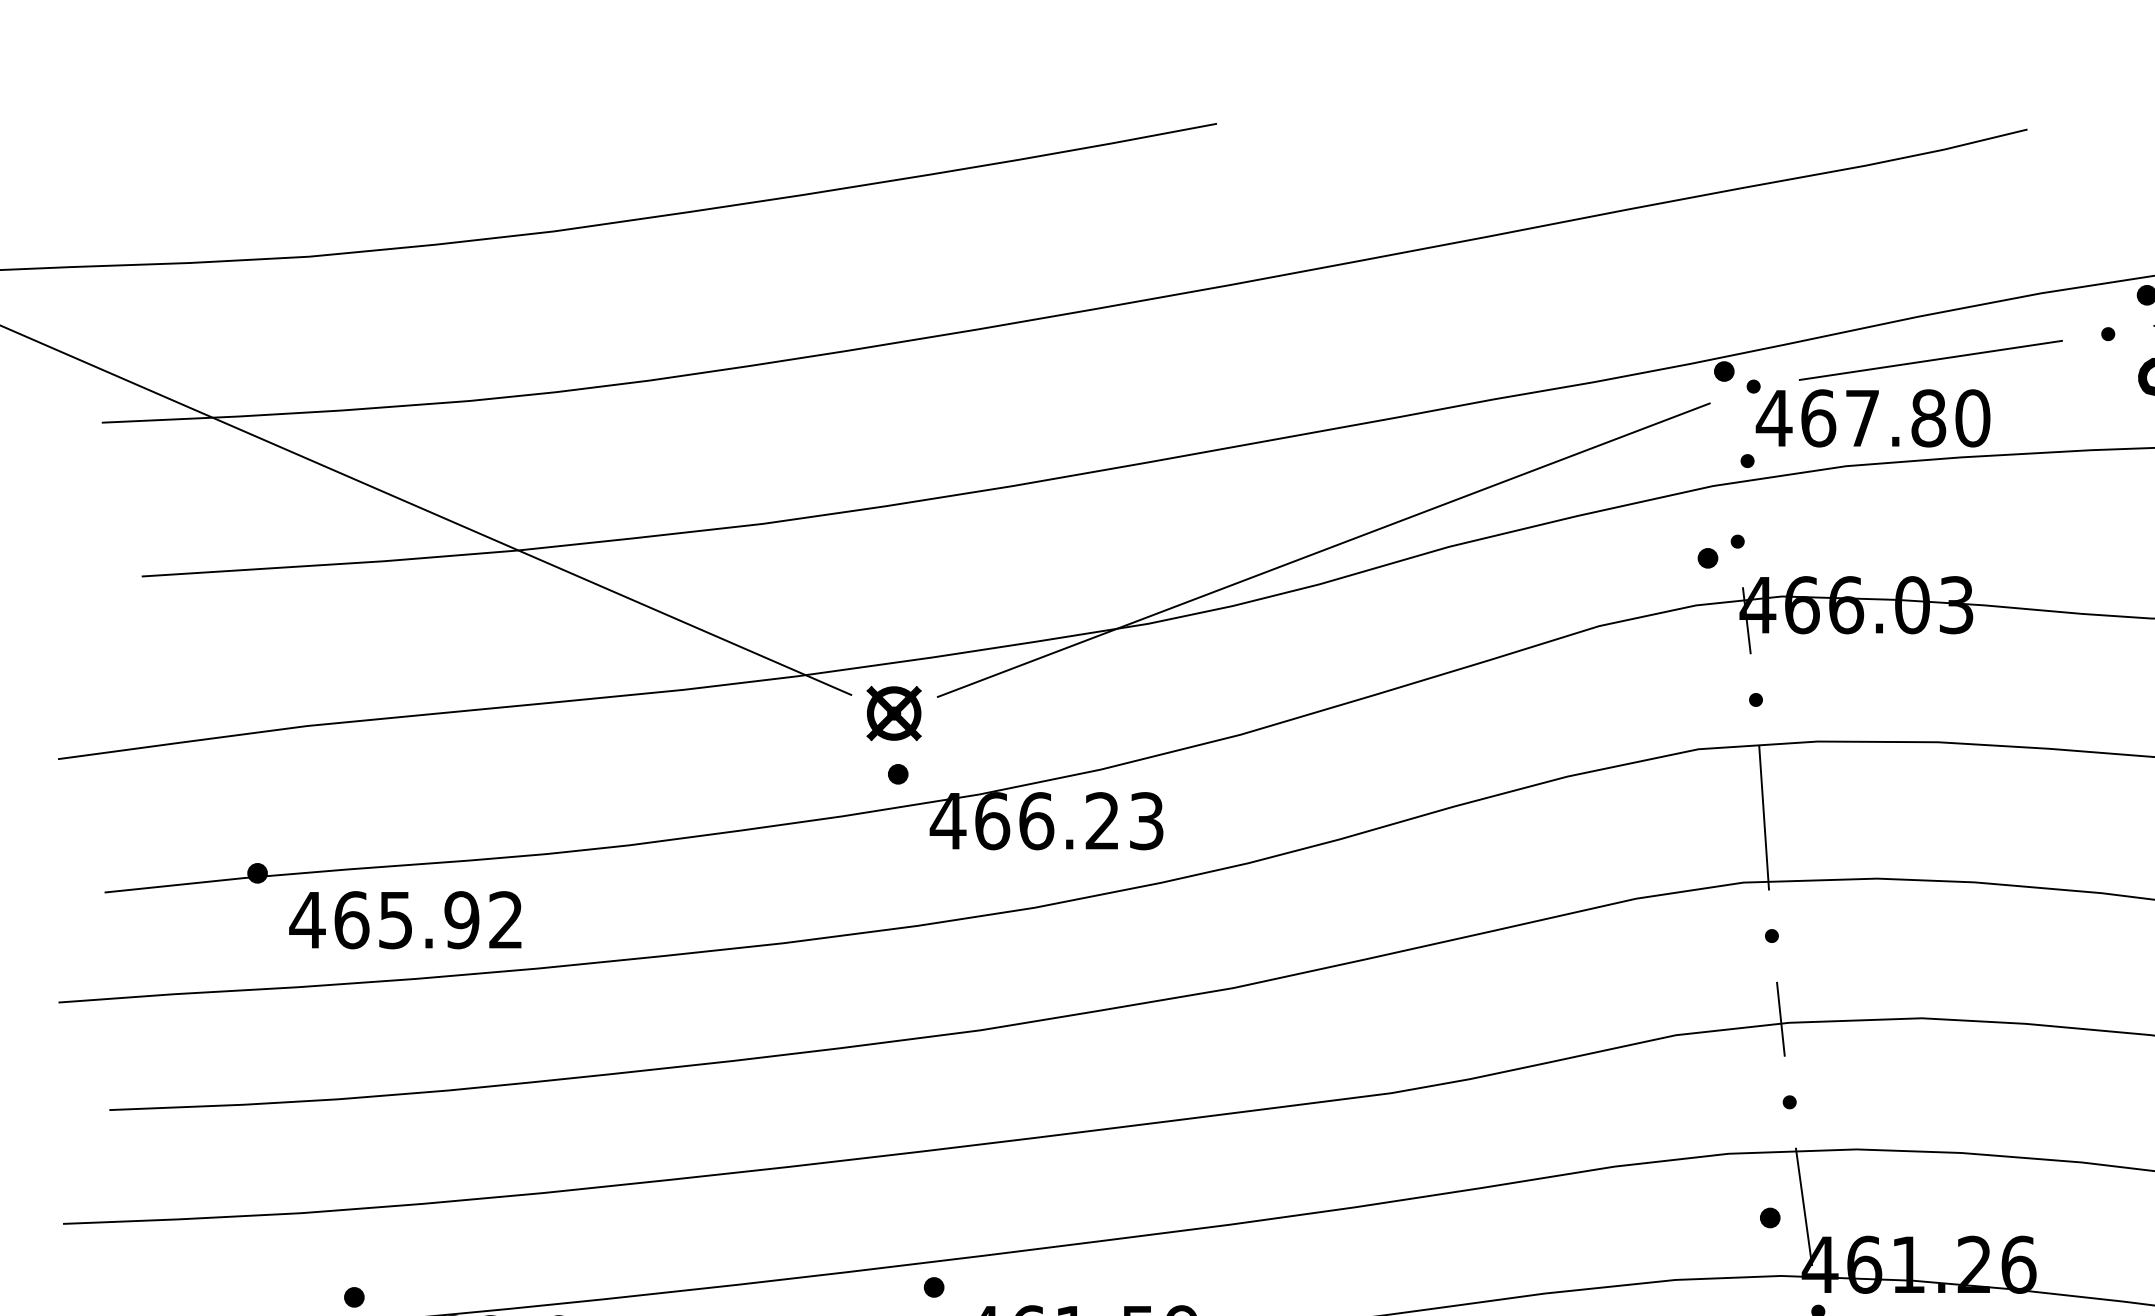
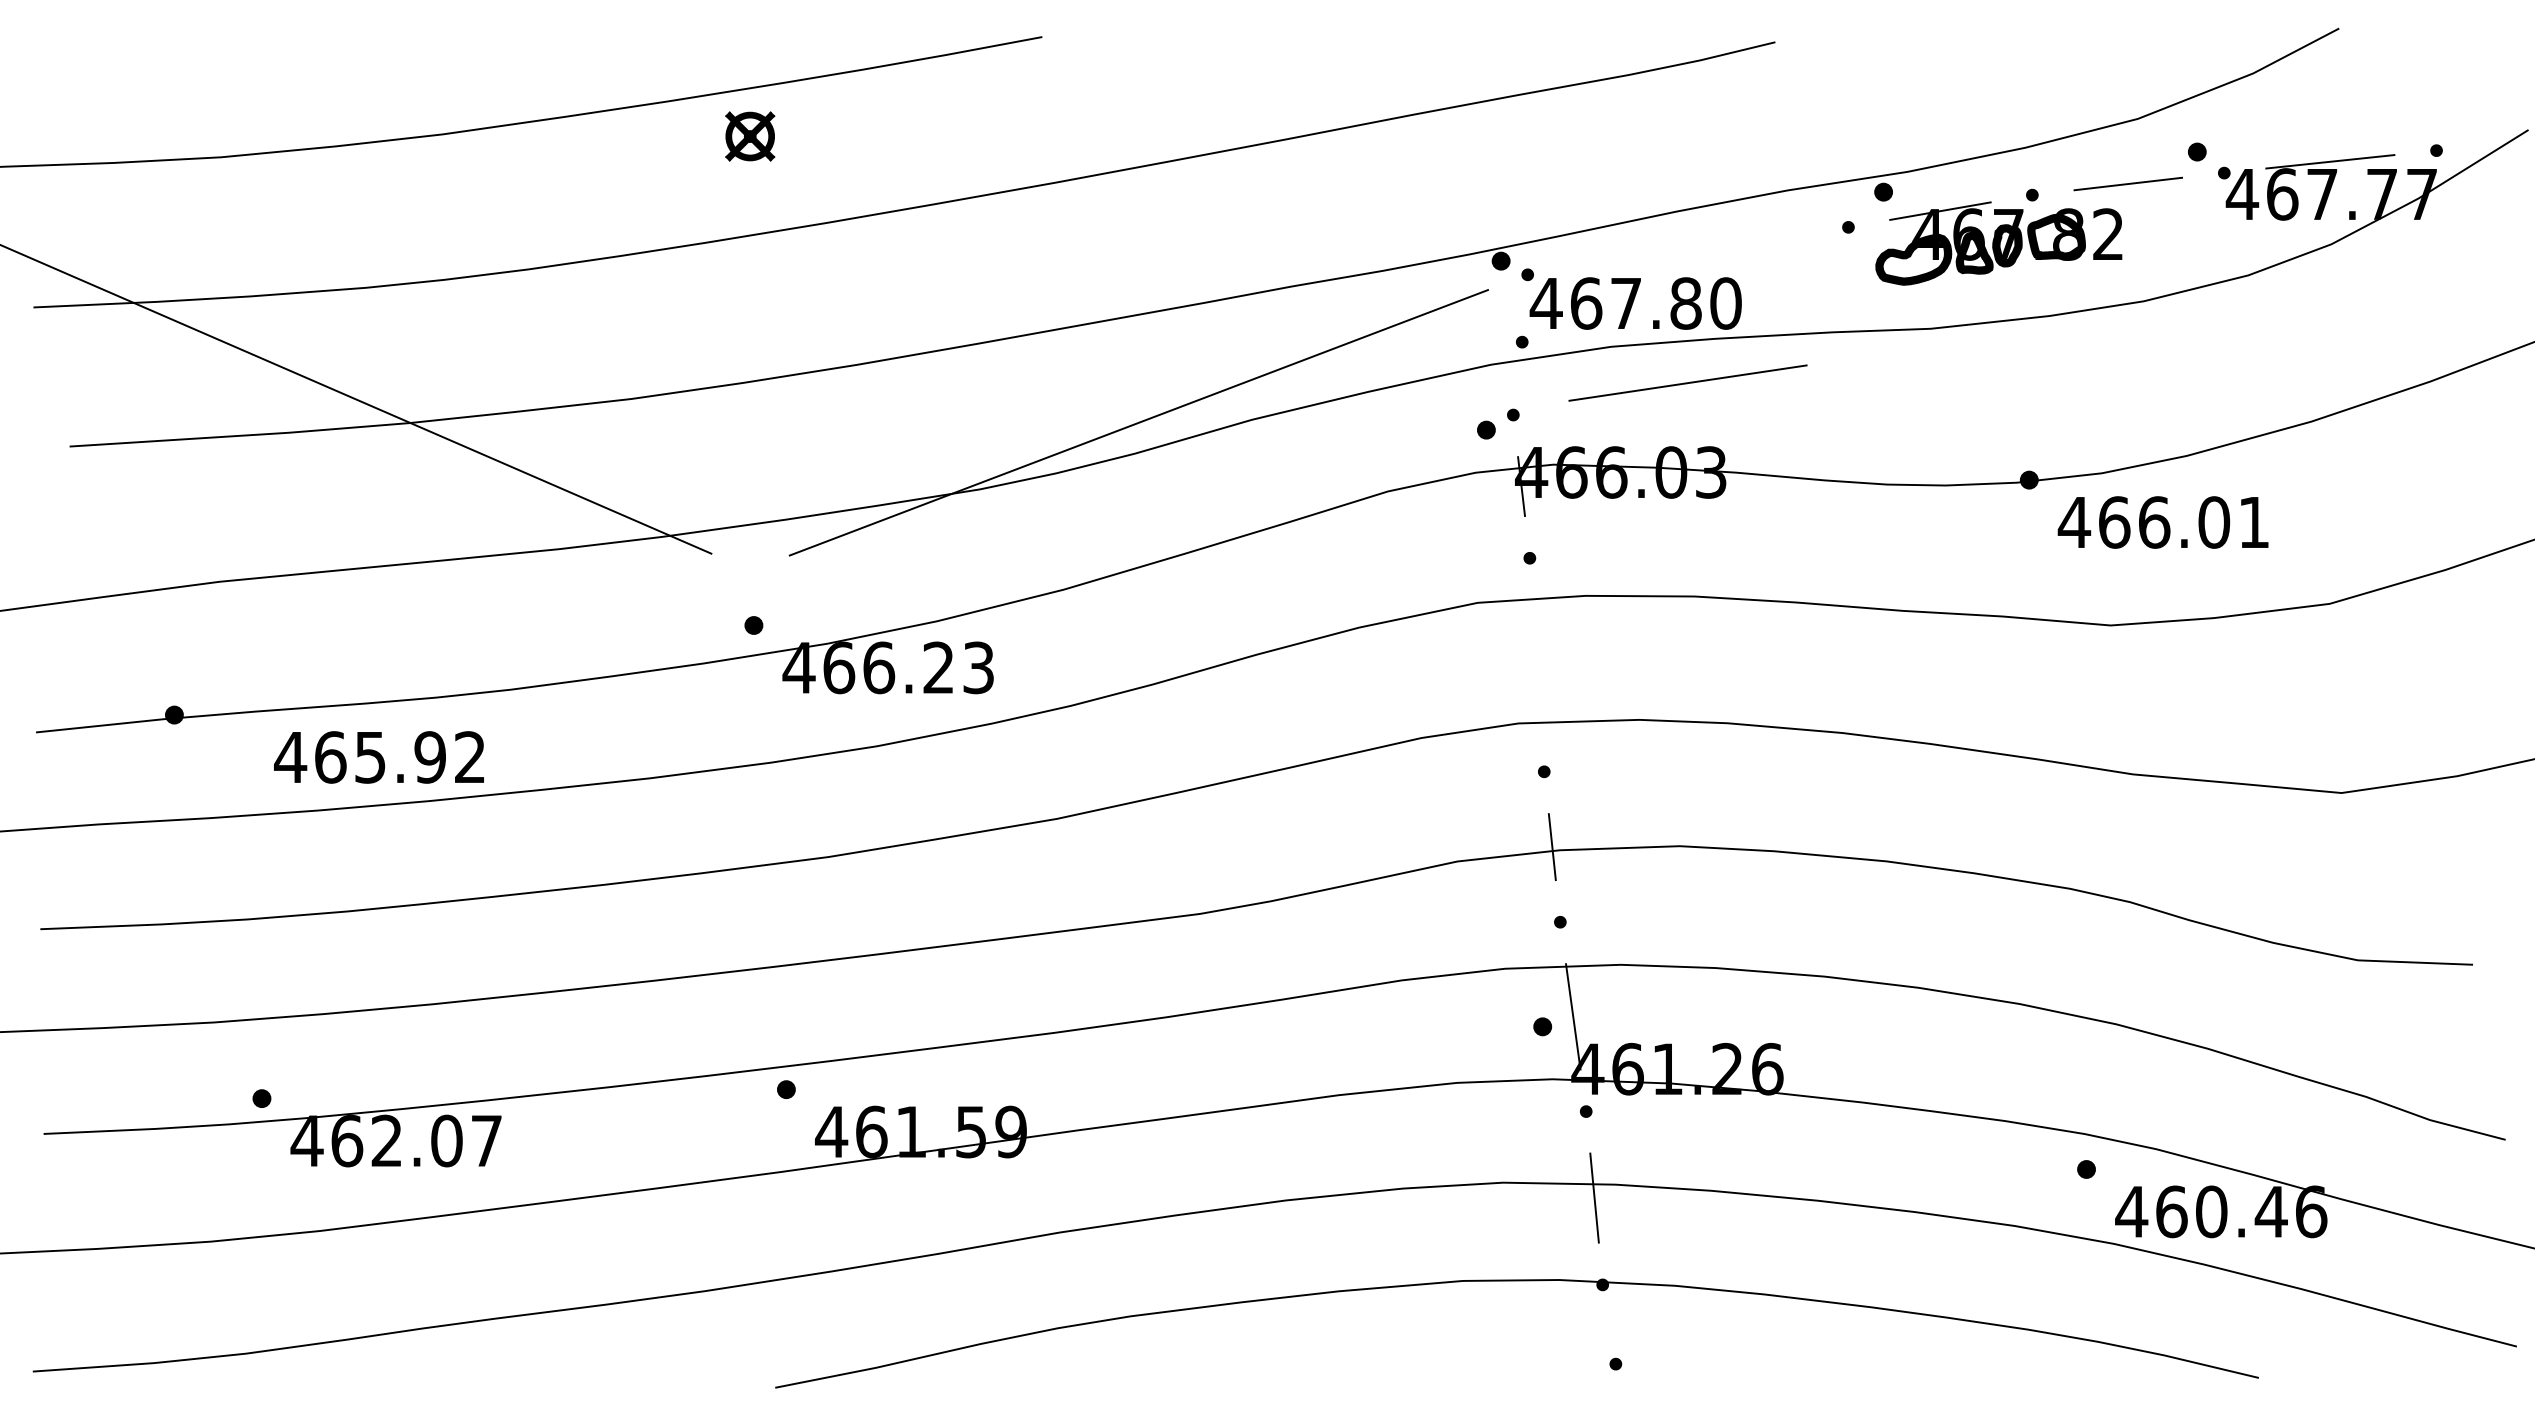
line: (1930, 359) -> (1687, 382), moved
part: (894, 713) -> (750, 136), moved
line: (1763, 817) -> (1536, 664), removed
text: (404, 920) -> (378, 757), moved

